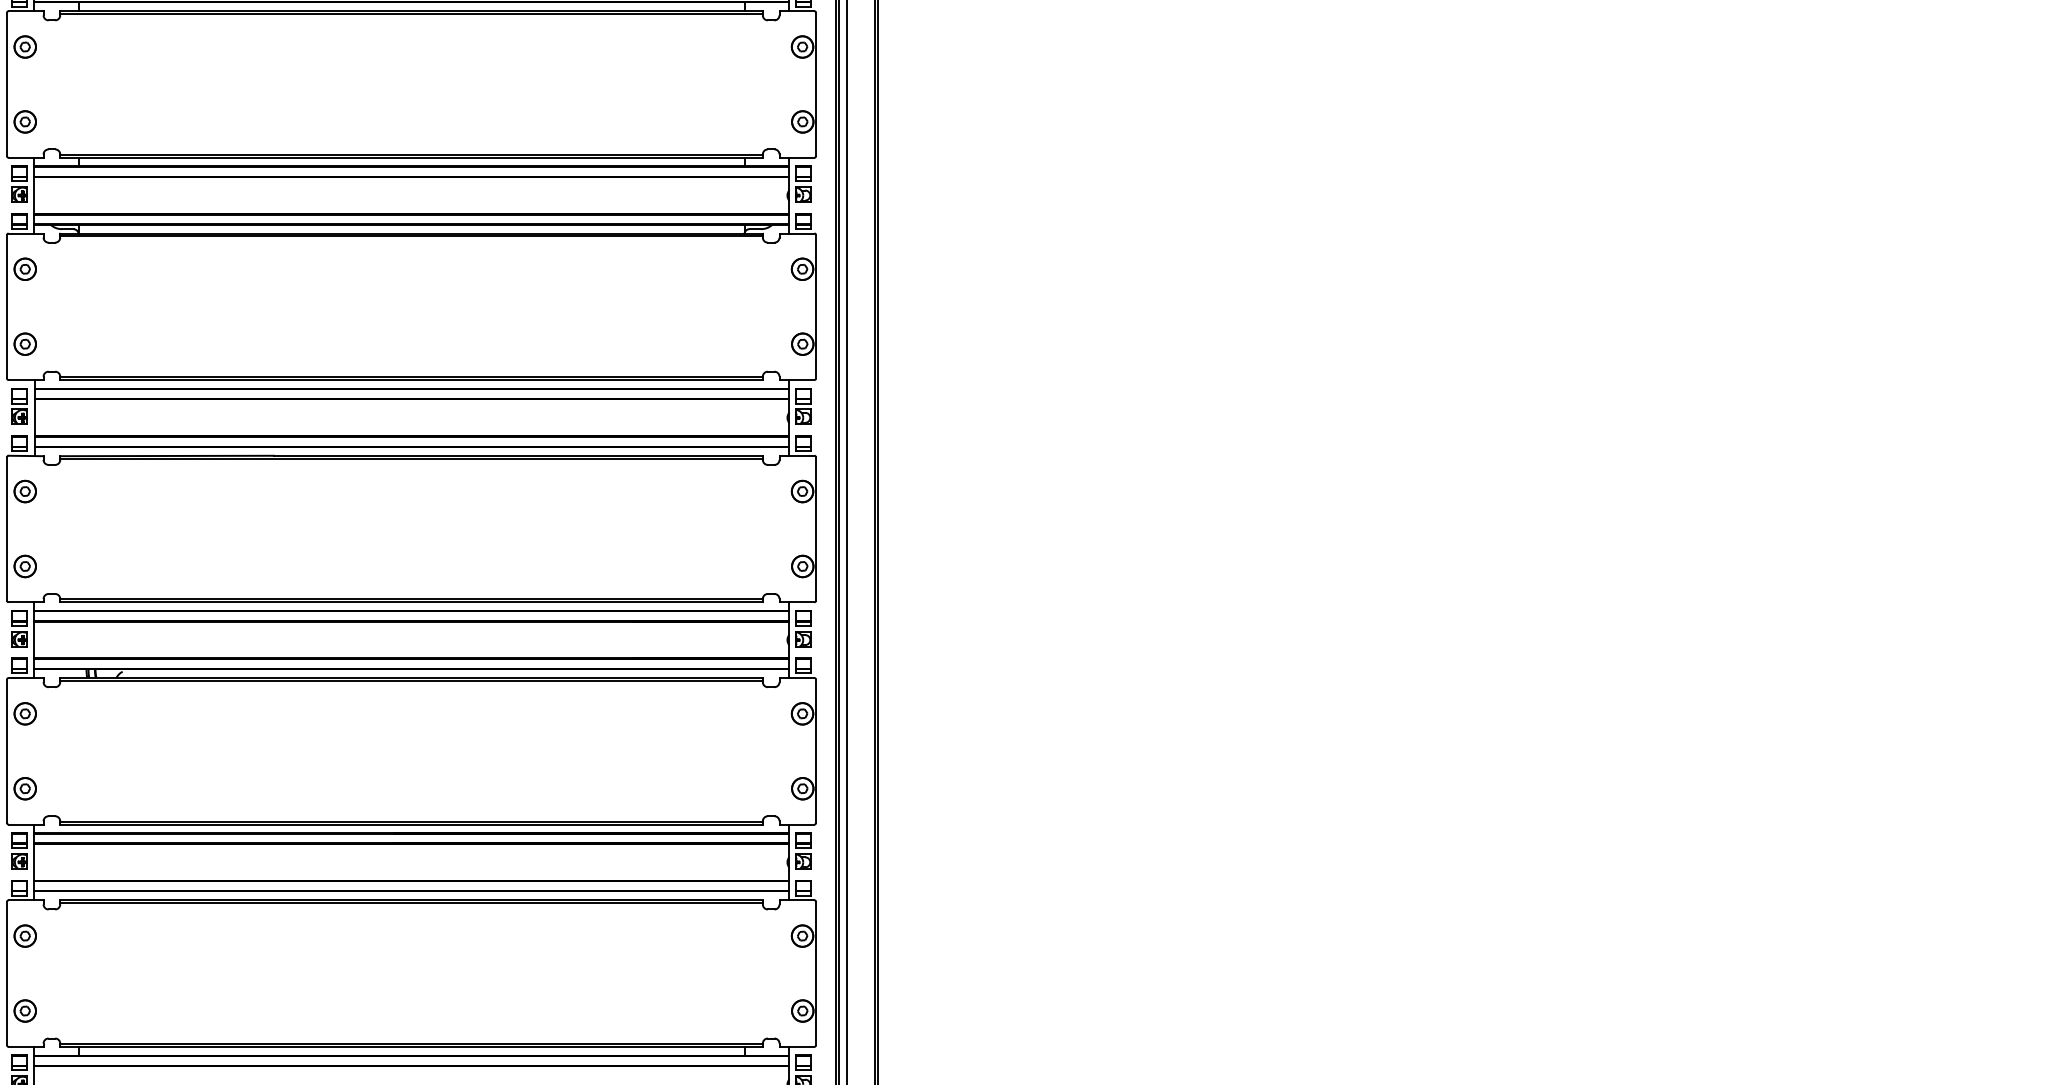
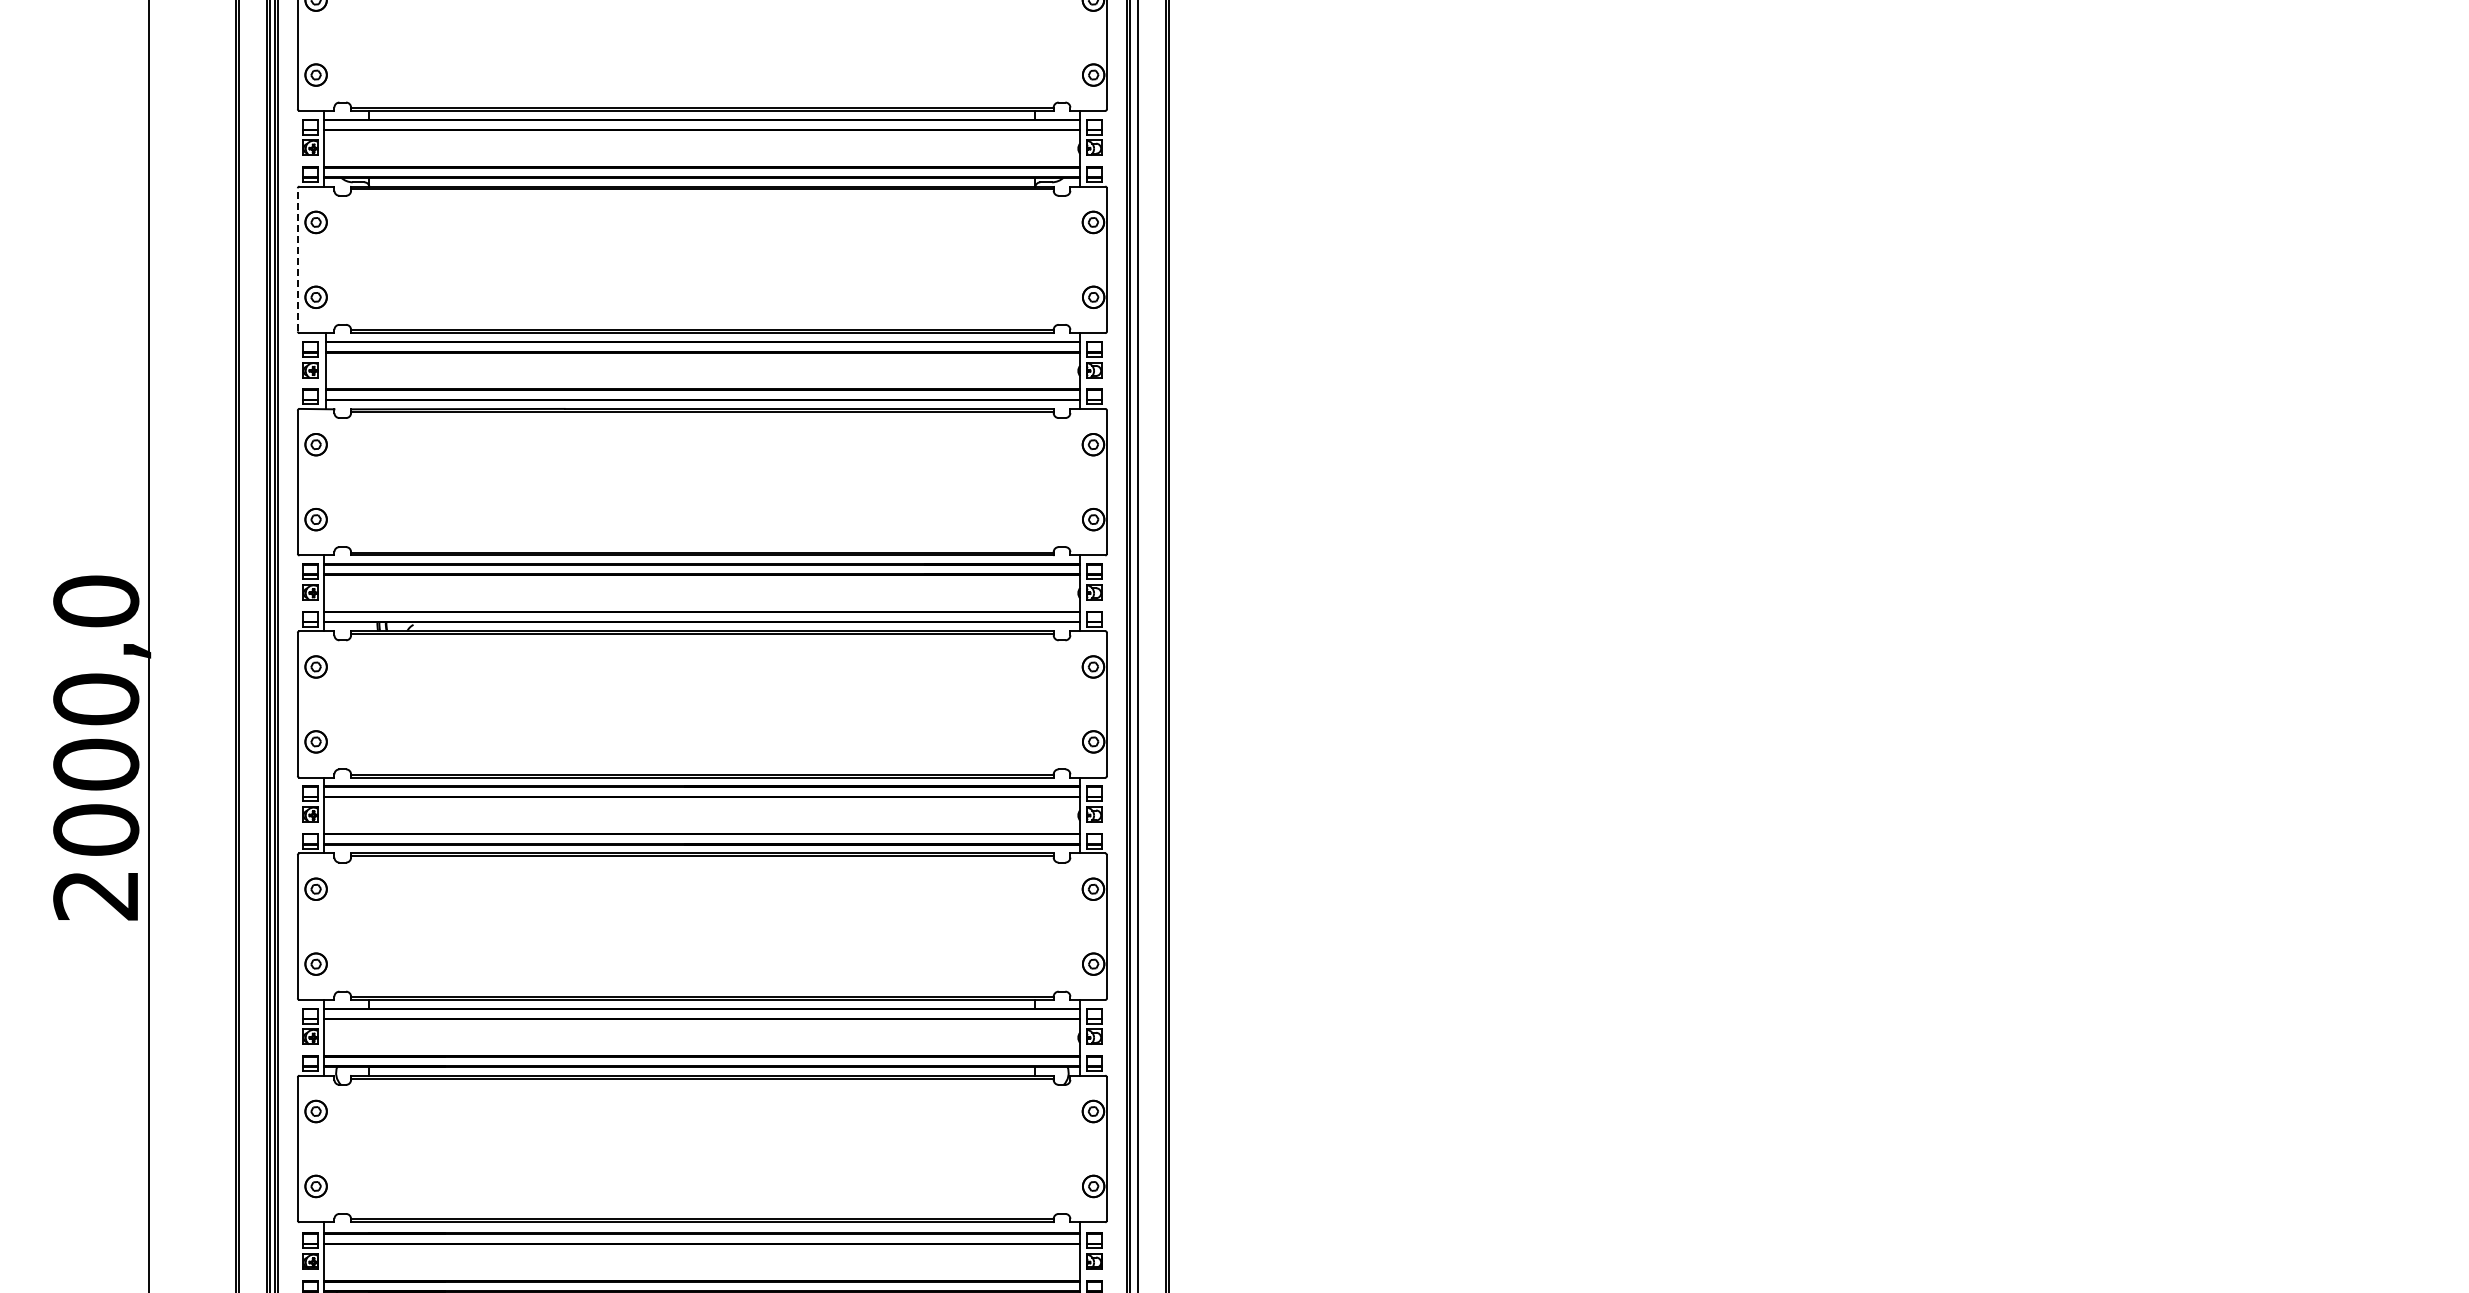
line: (6, 306) -> (297, 259), solid -> dashed

